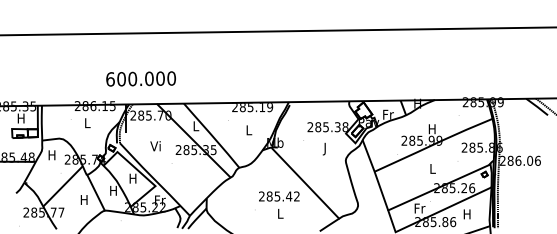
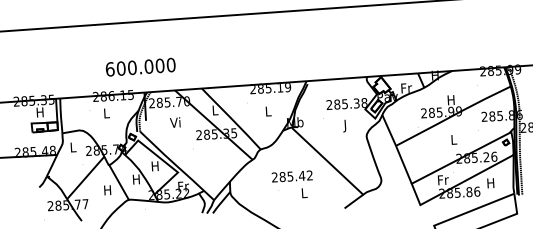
text: (140, 78) -> (140, 66), moved
text: (155, 146) -> (175, 122), moved
text: (51, 155) -> (72, 147), H -> L
text: (279, 196) -> (292, 176), moved

